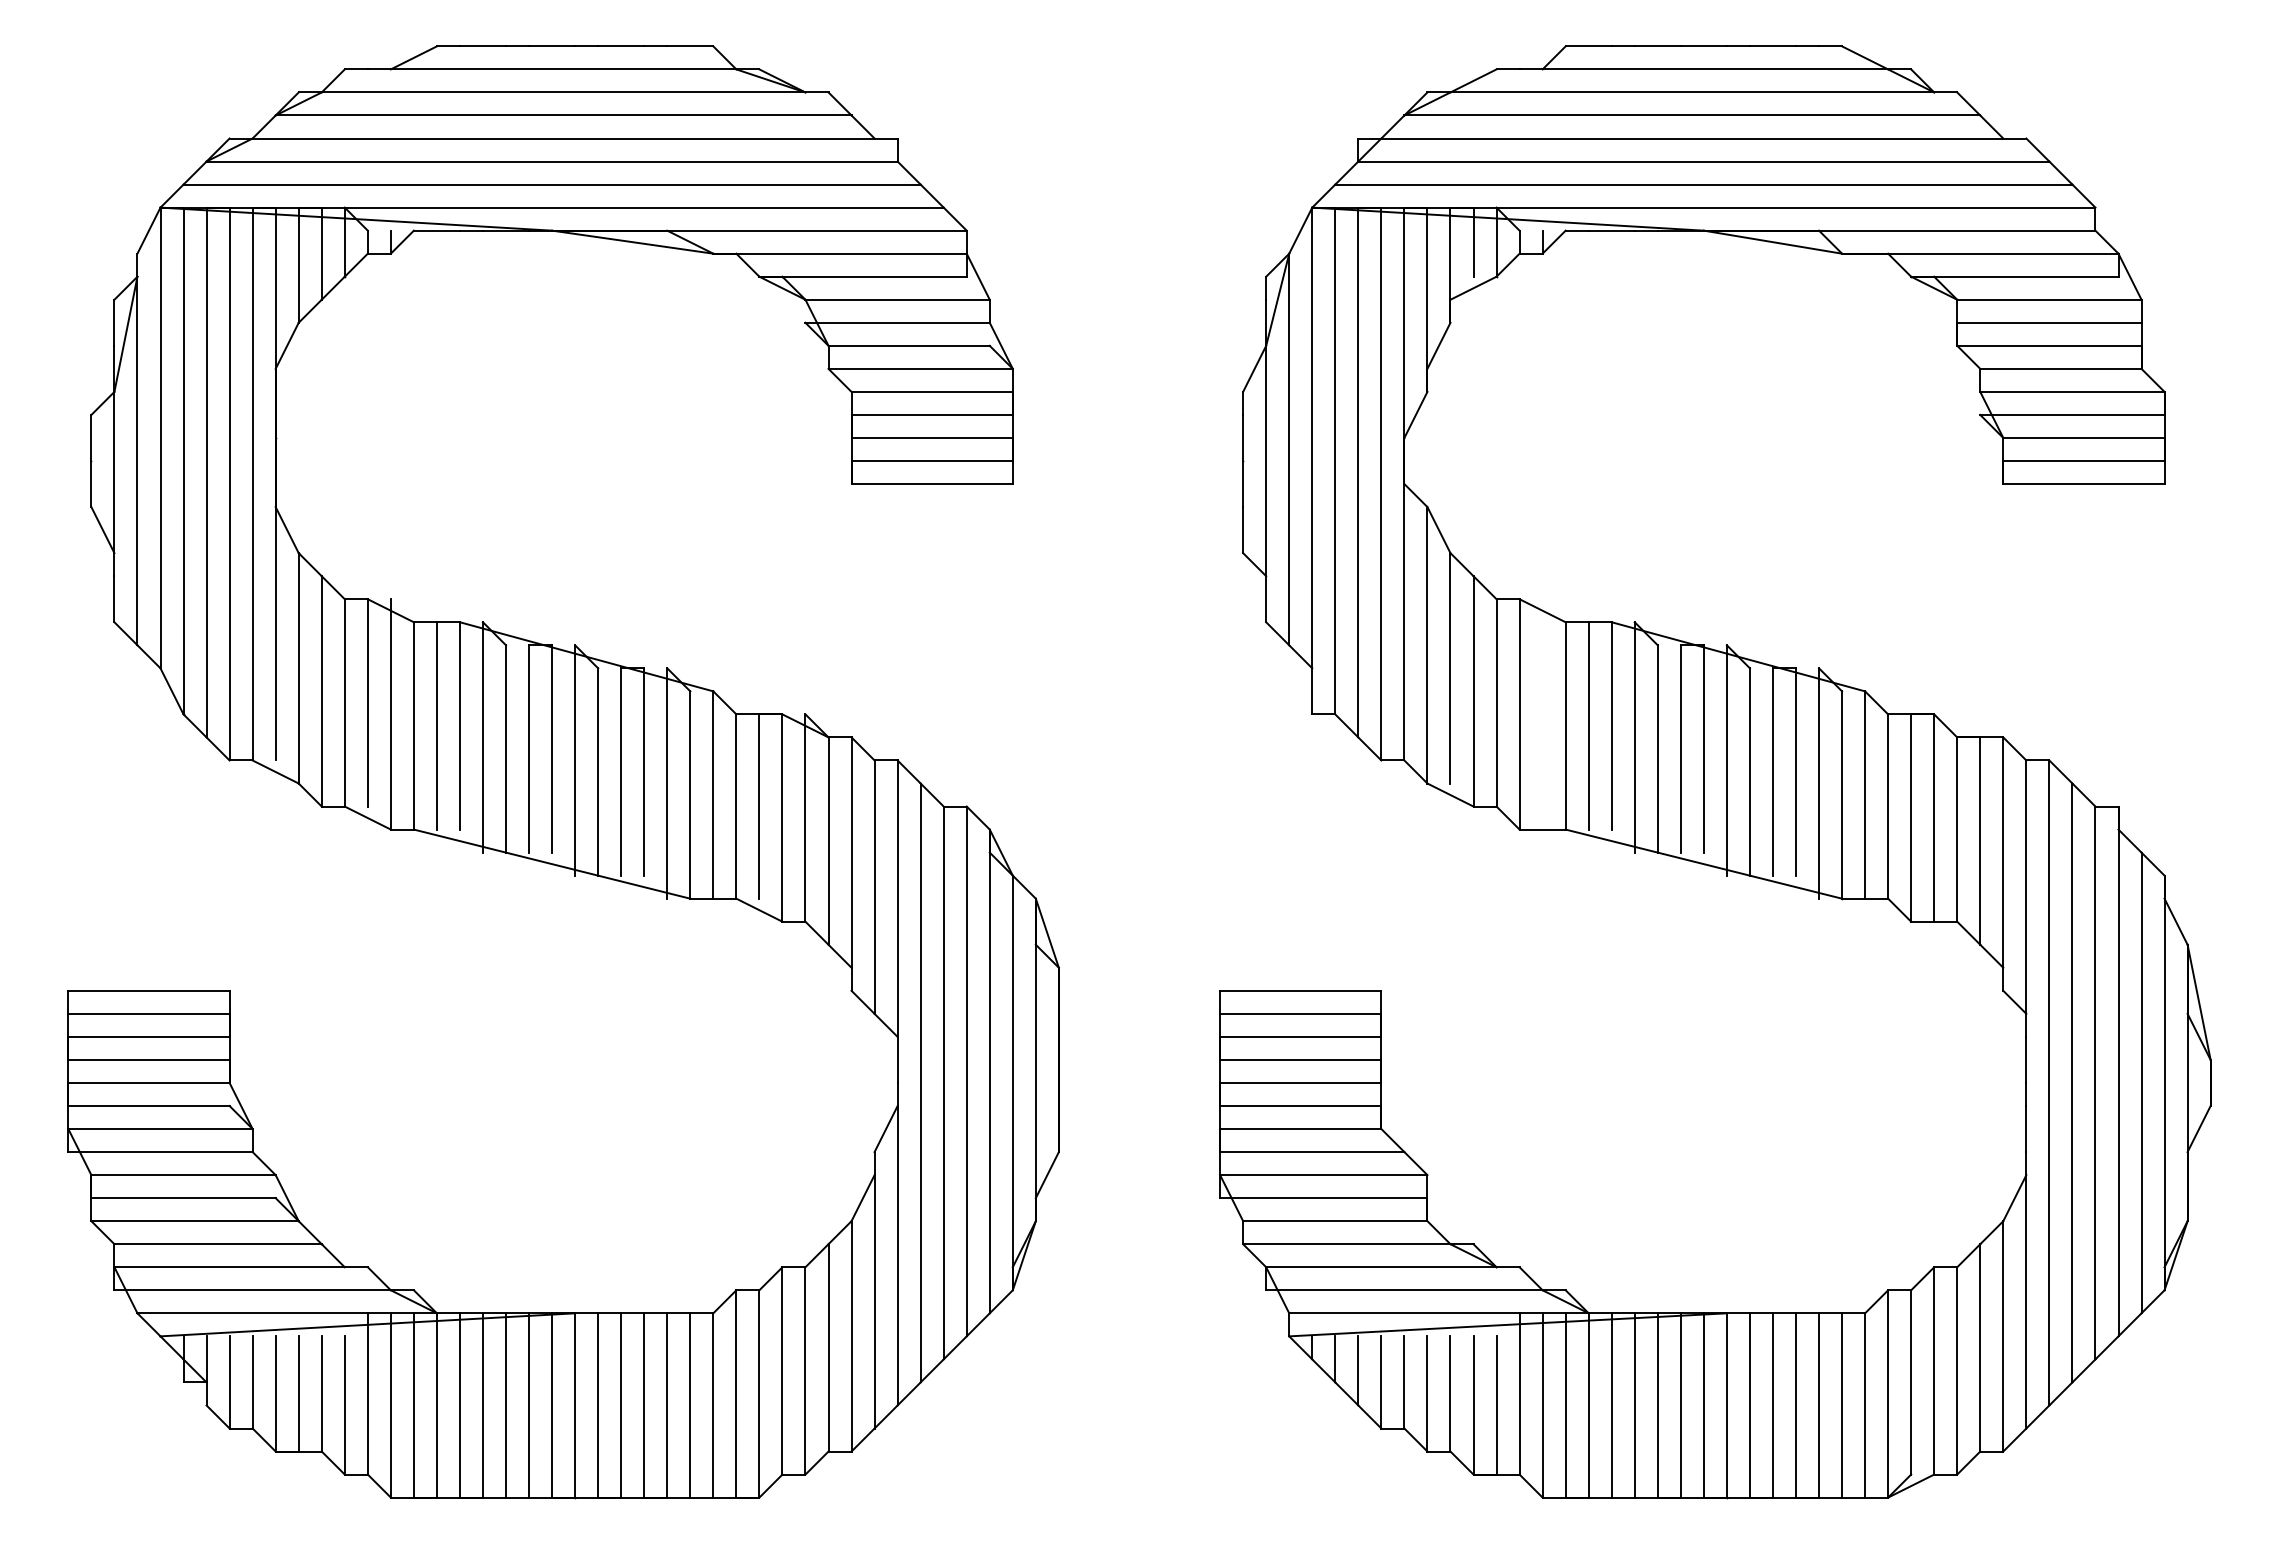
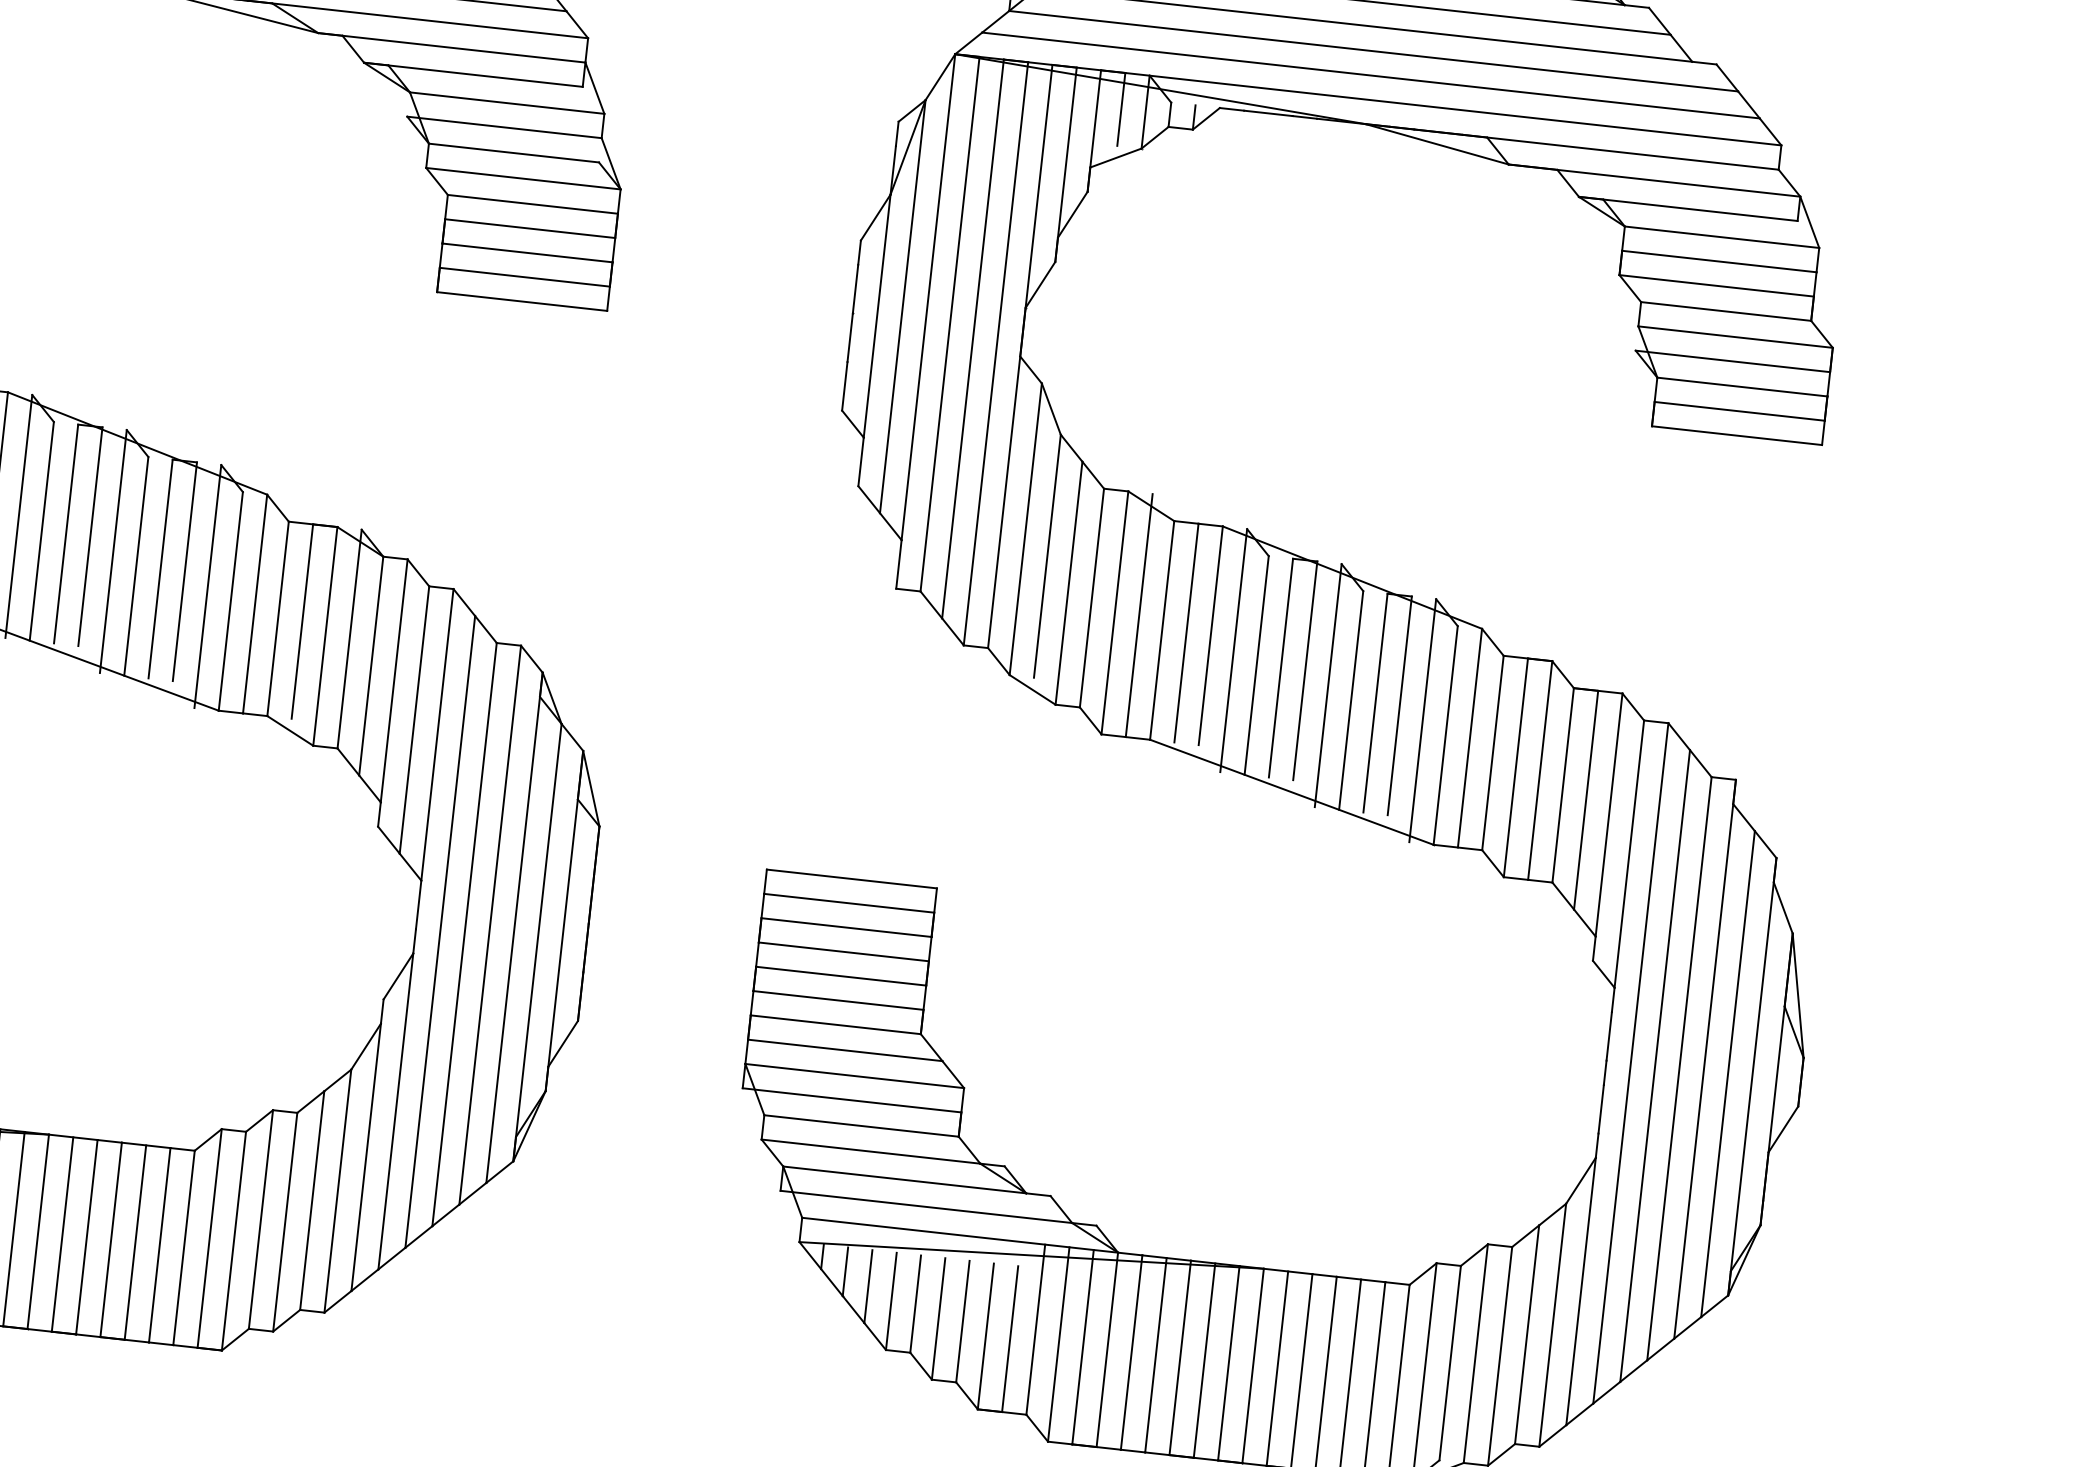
line: (1542, 714) -> (1139, 615), added

